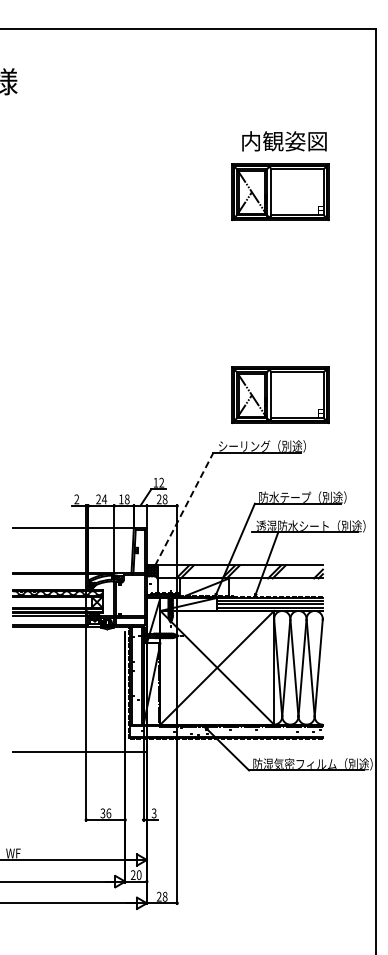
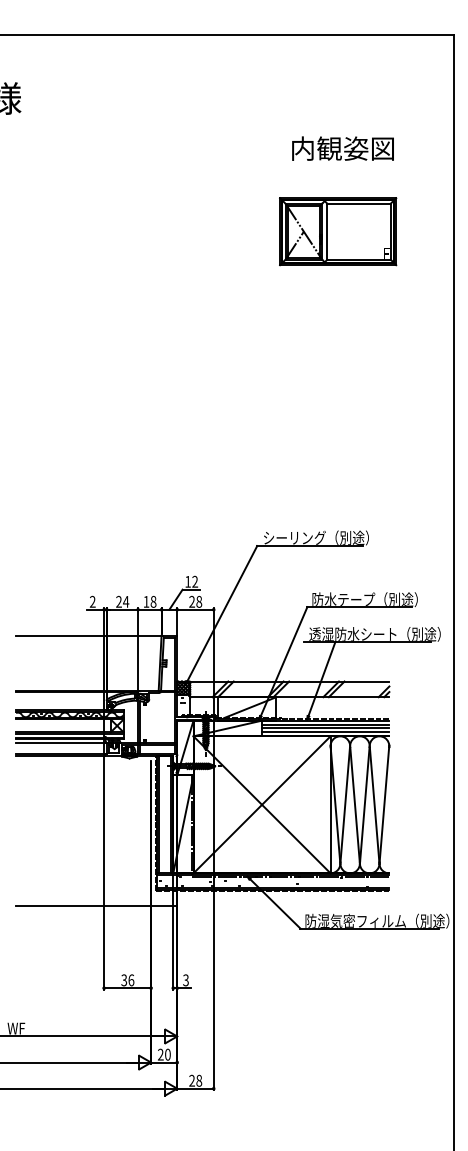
text: (284, 141) -> (343, 148), moved
part: (280, 395) -> (338, 476), removed
line: (184, 508) -> (222, 612), dashed -> solid

